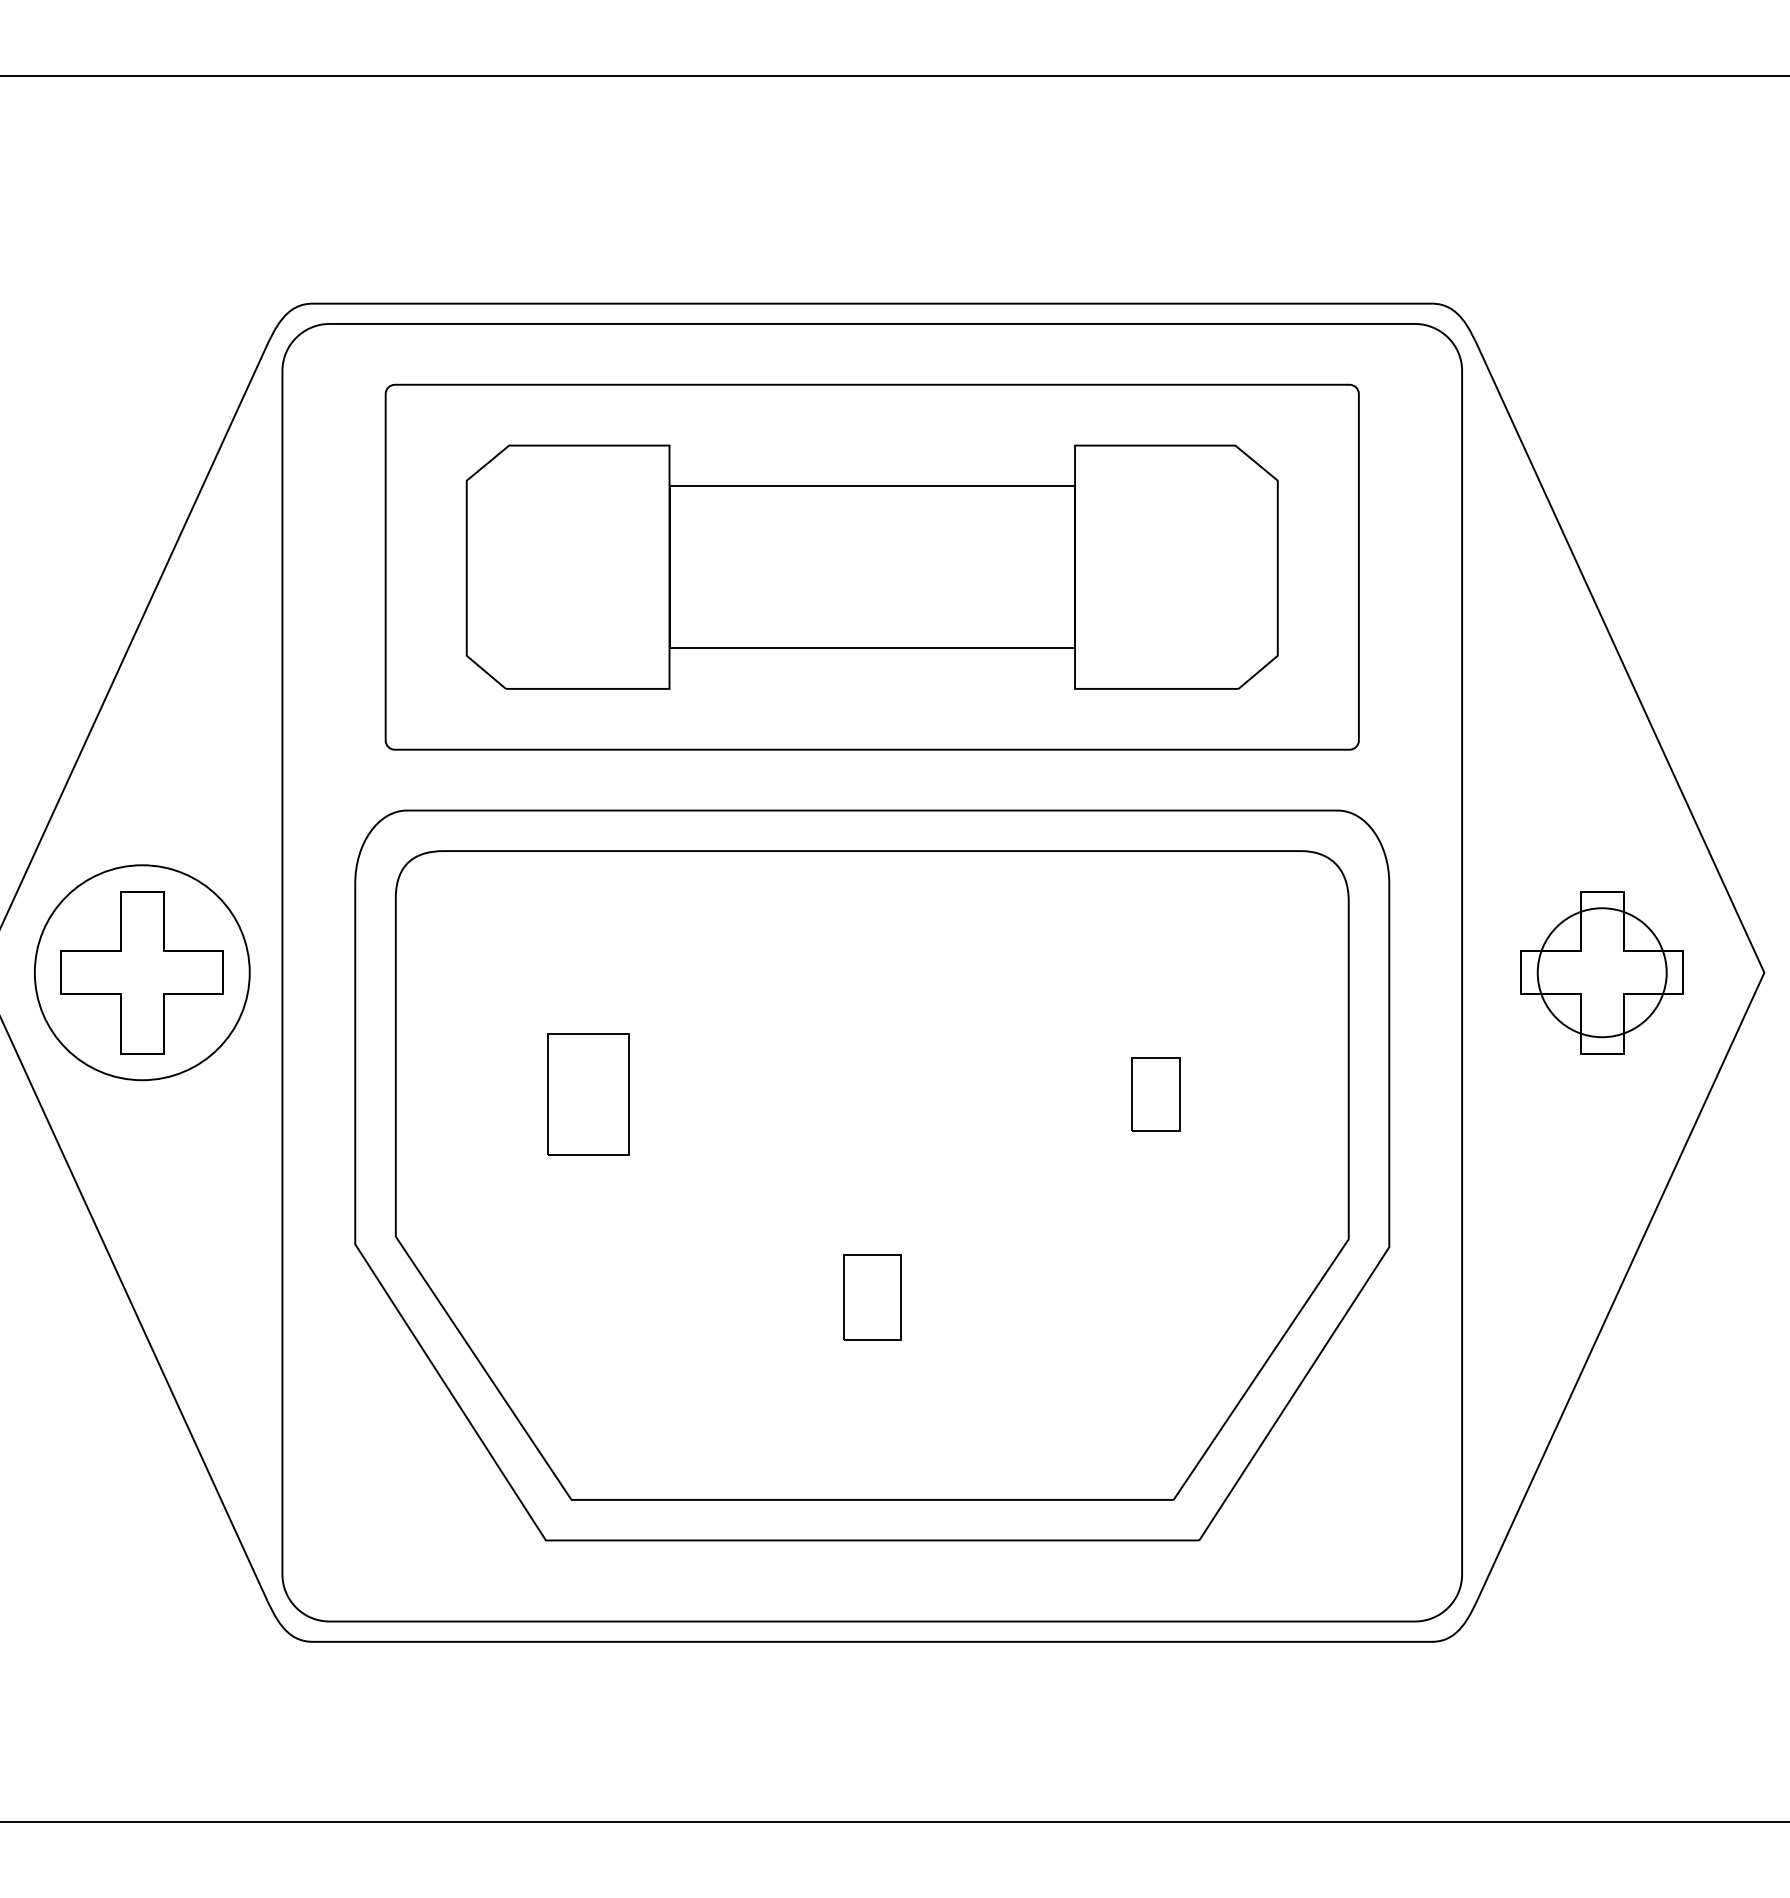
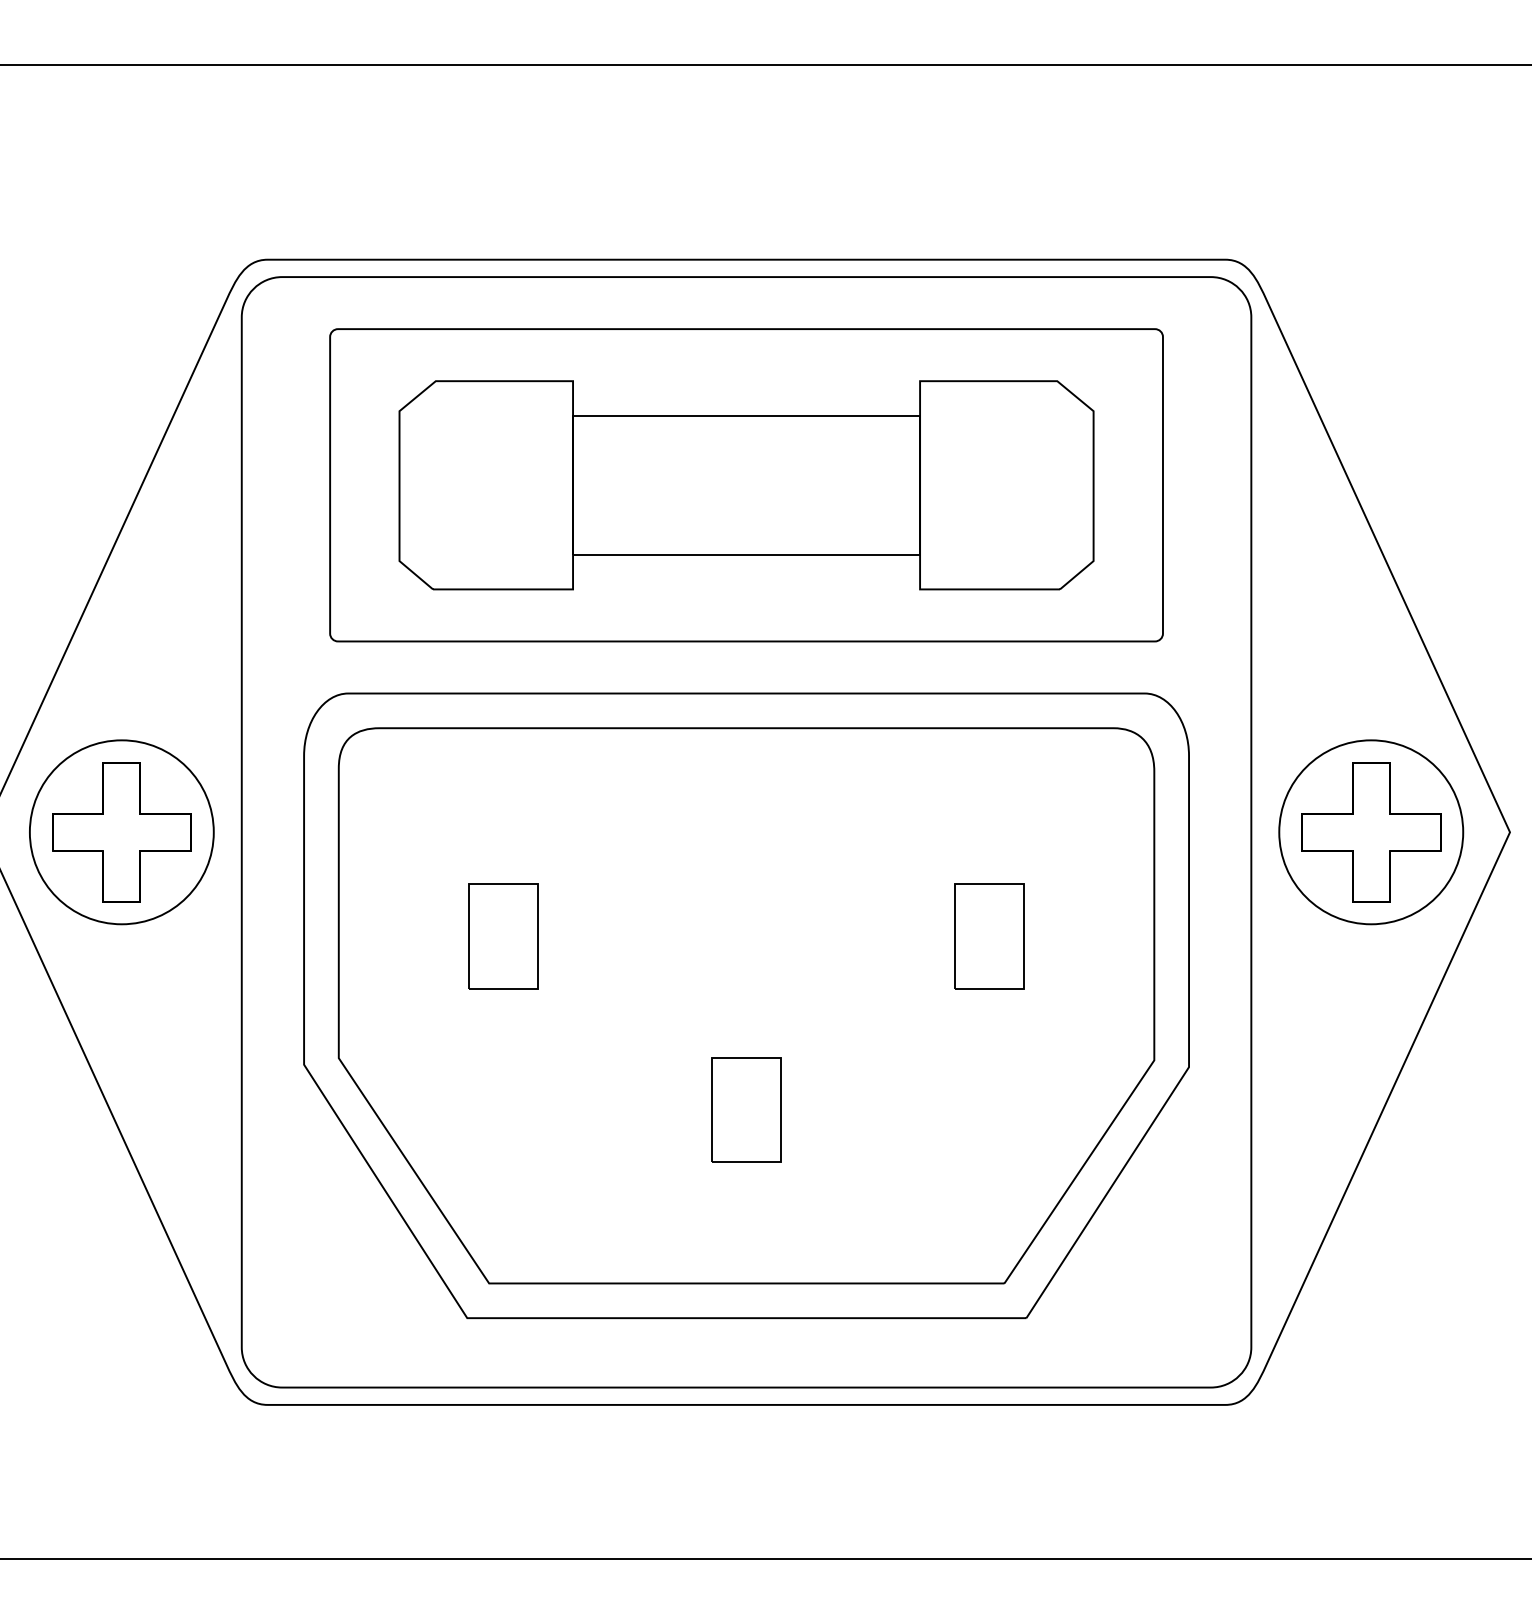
circle: (1602, 972) -> (1371, 832), size x1.67
part: (1156, 1094) -> (989, 936), size x1.67
part: (872, 1296) -> (746, 1109), size x1.43

